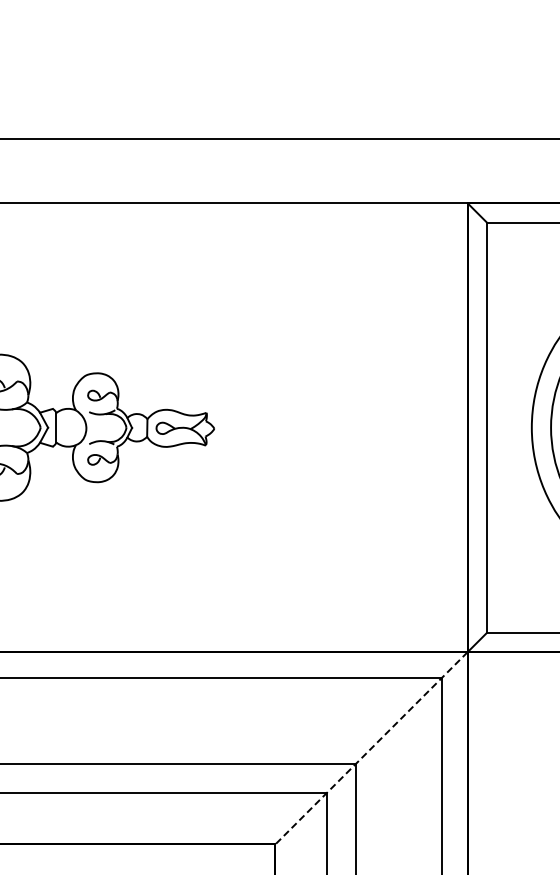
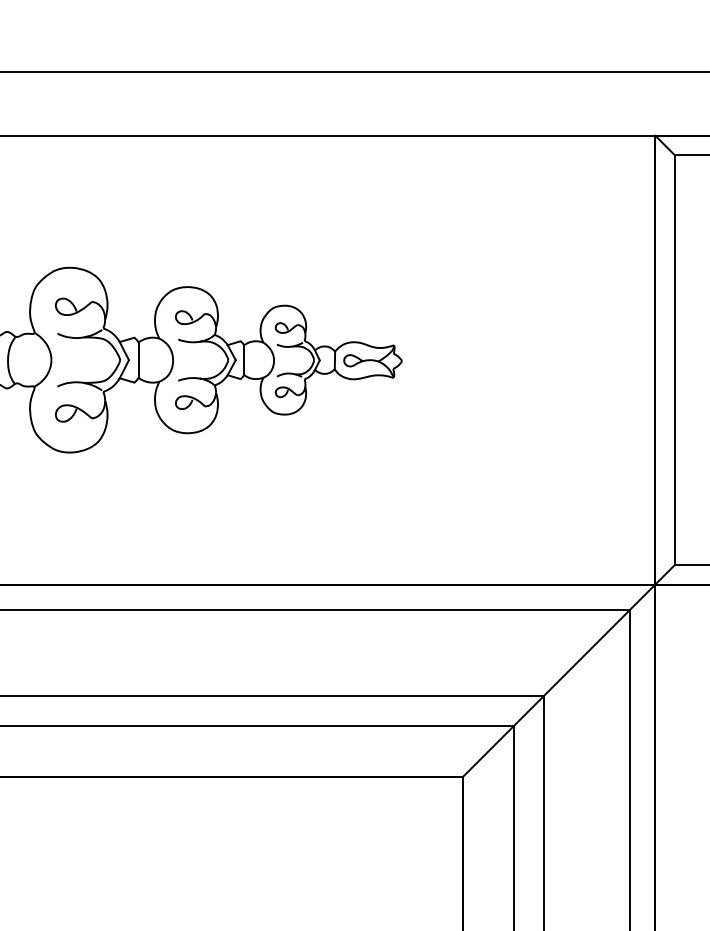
line: (370, 749) -> (558, 681), dashed -> solid

